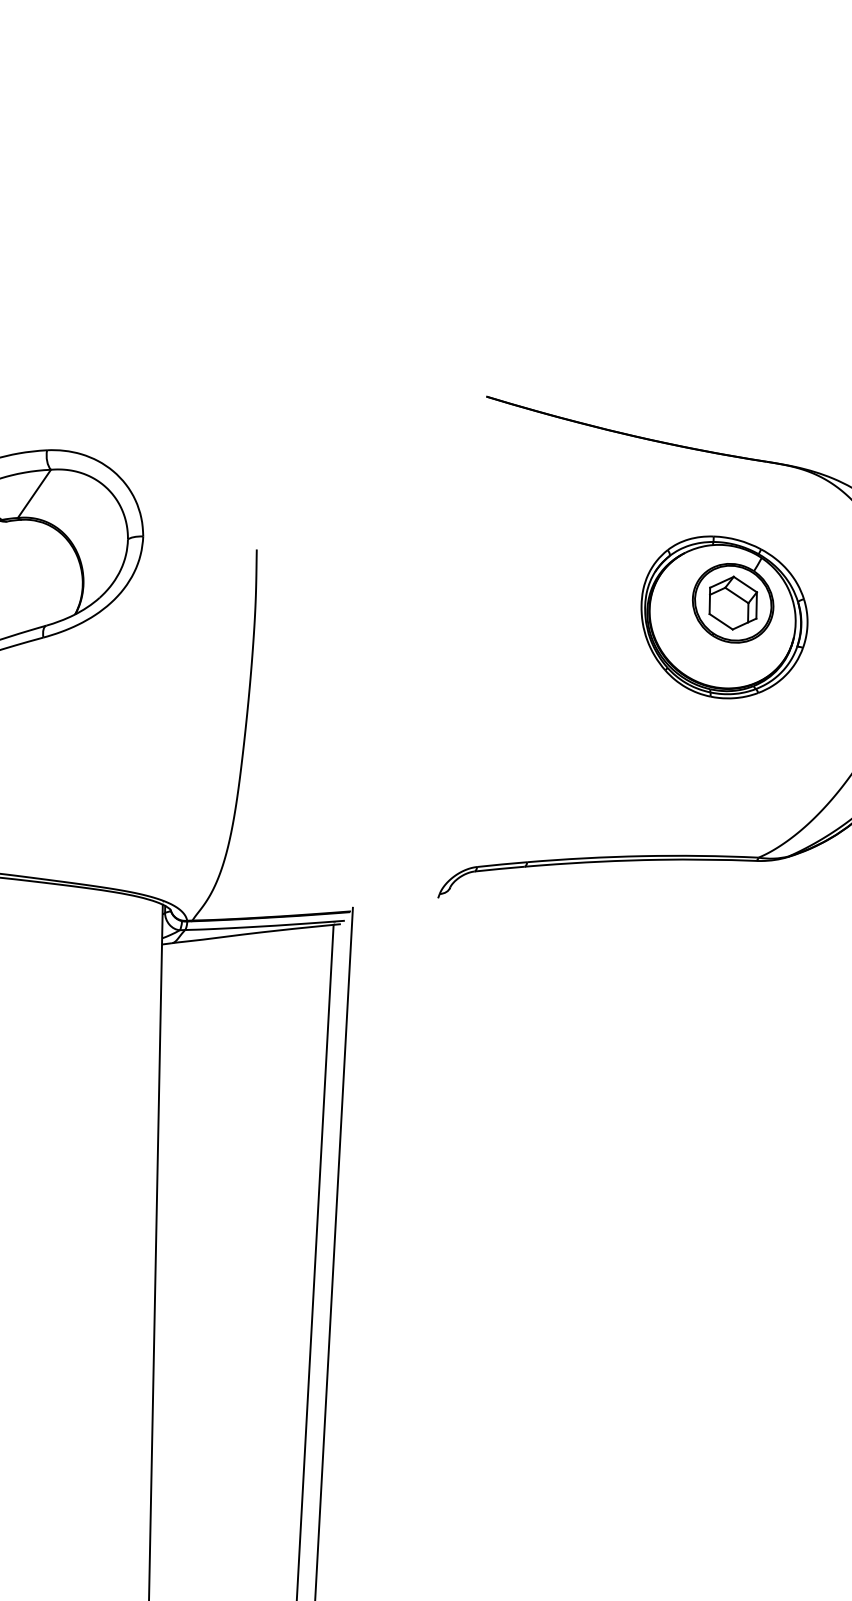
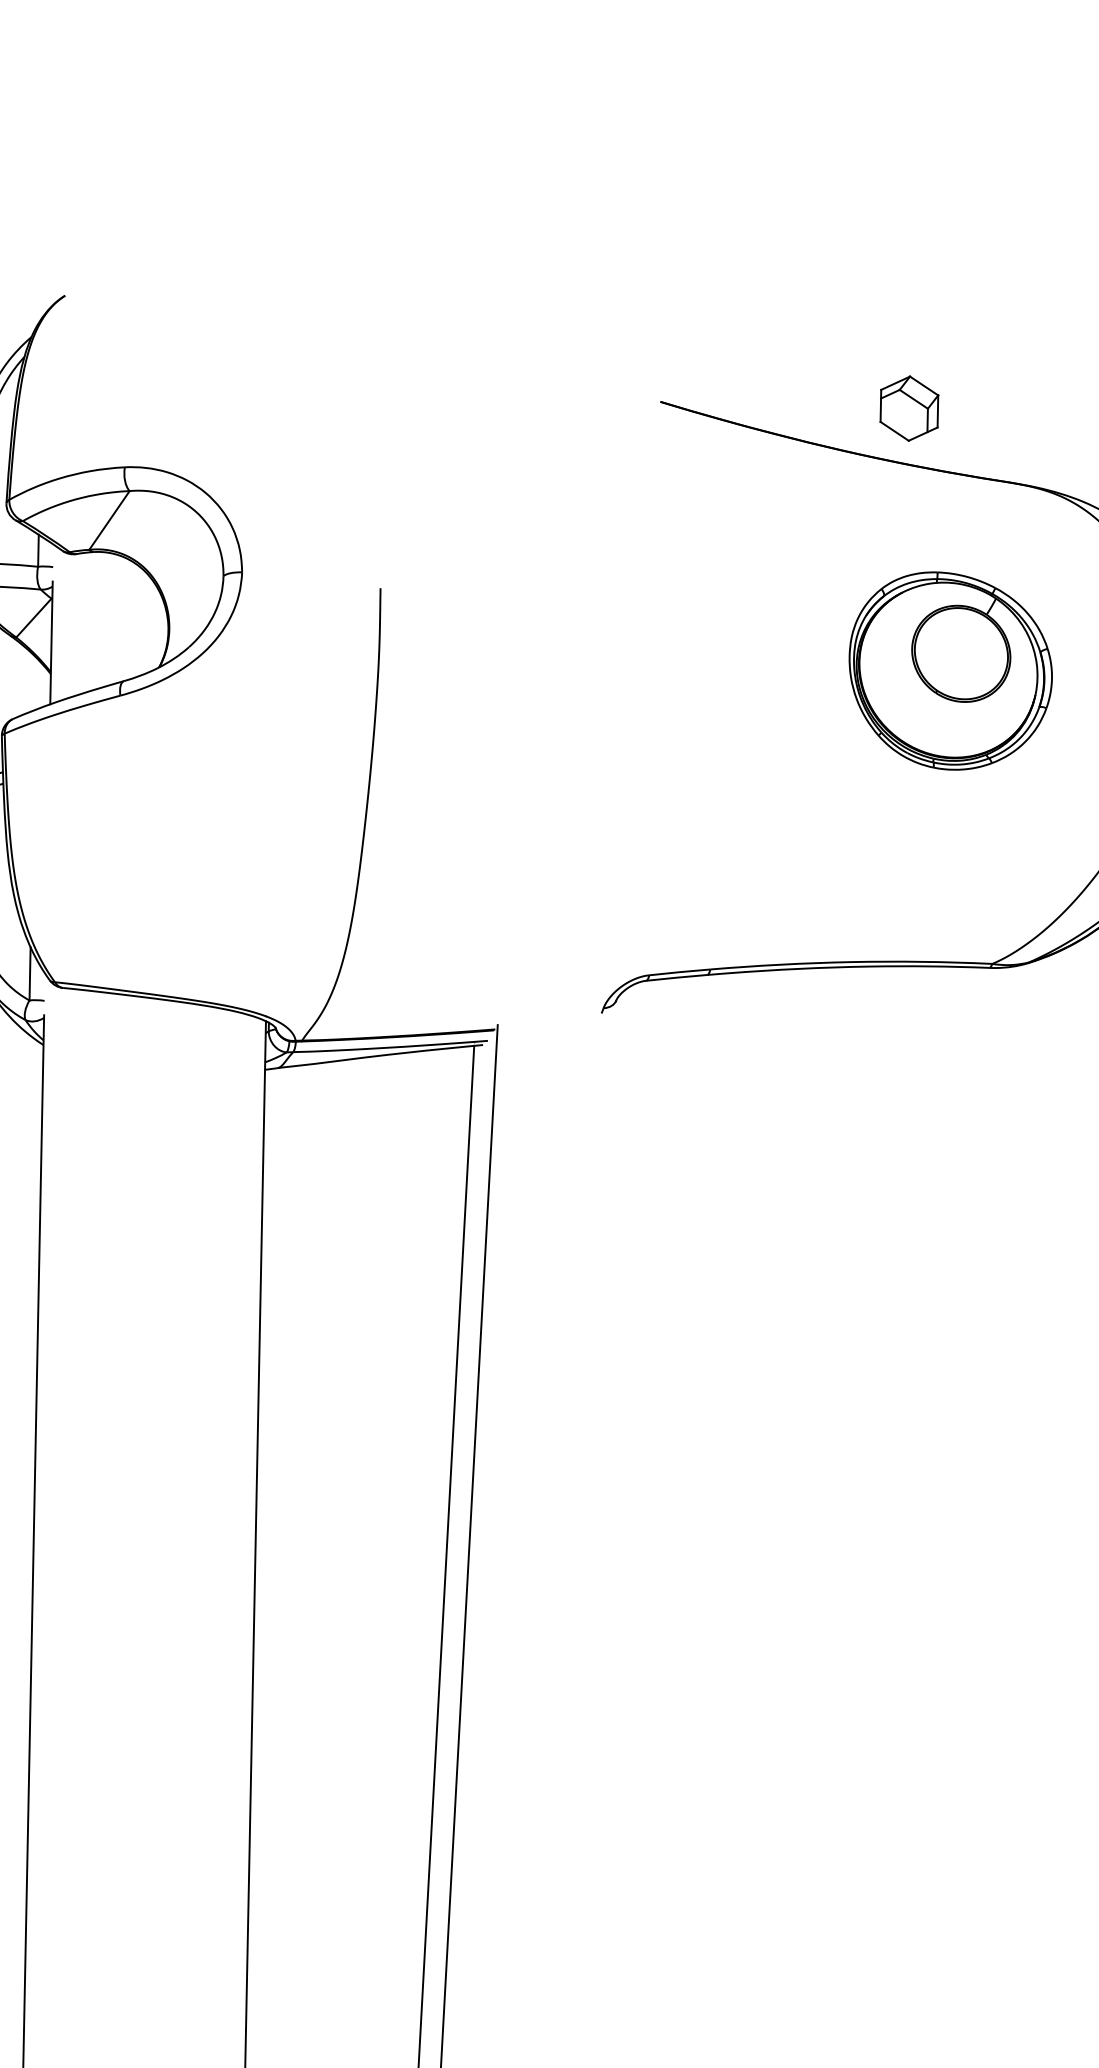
part: (733, 603) -> (909, 408), moved

